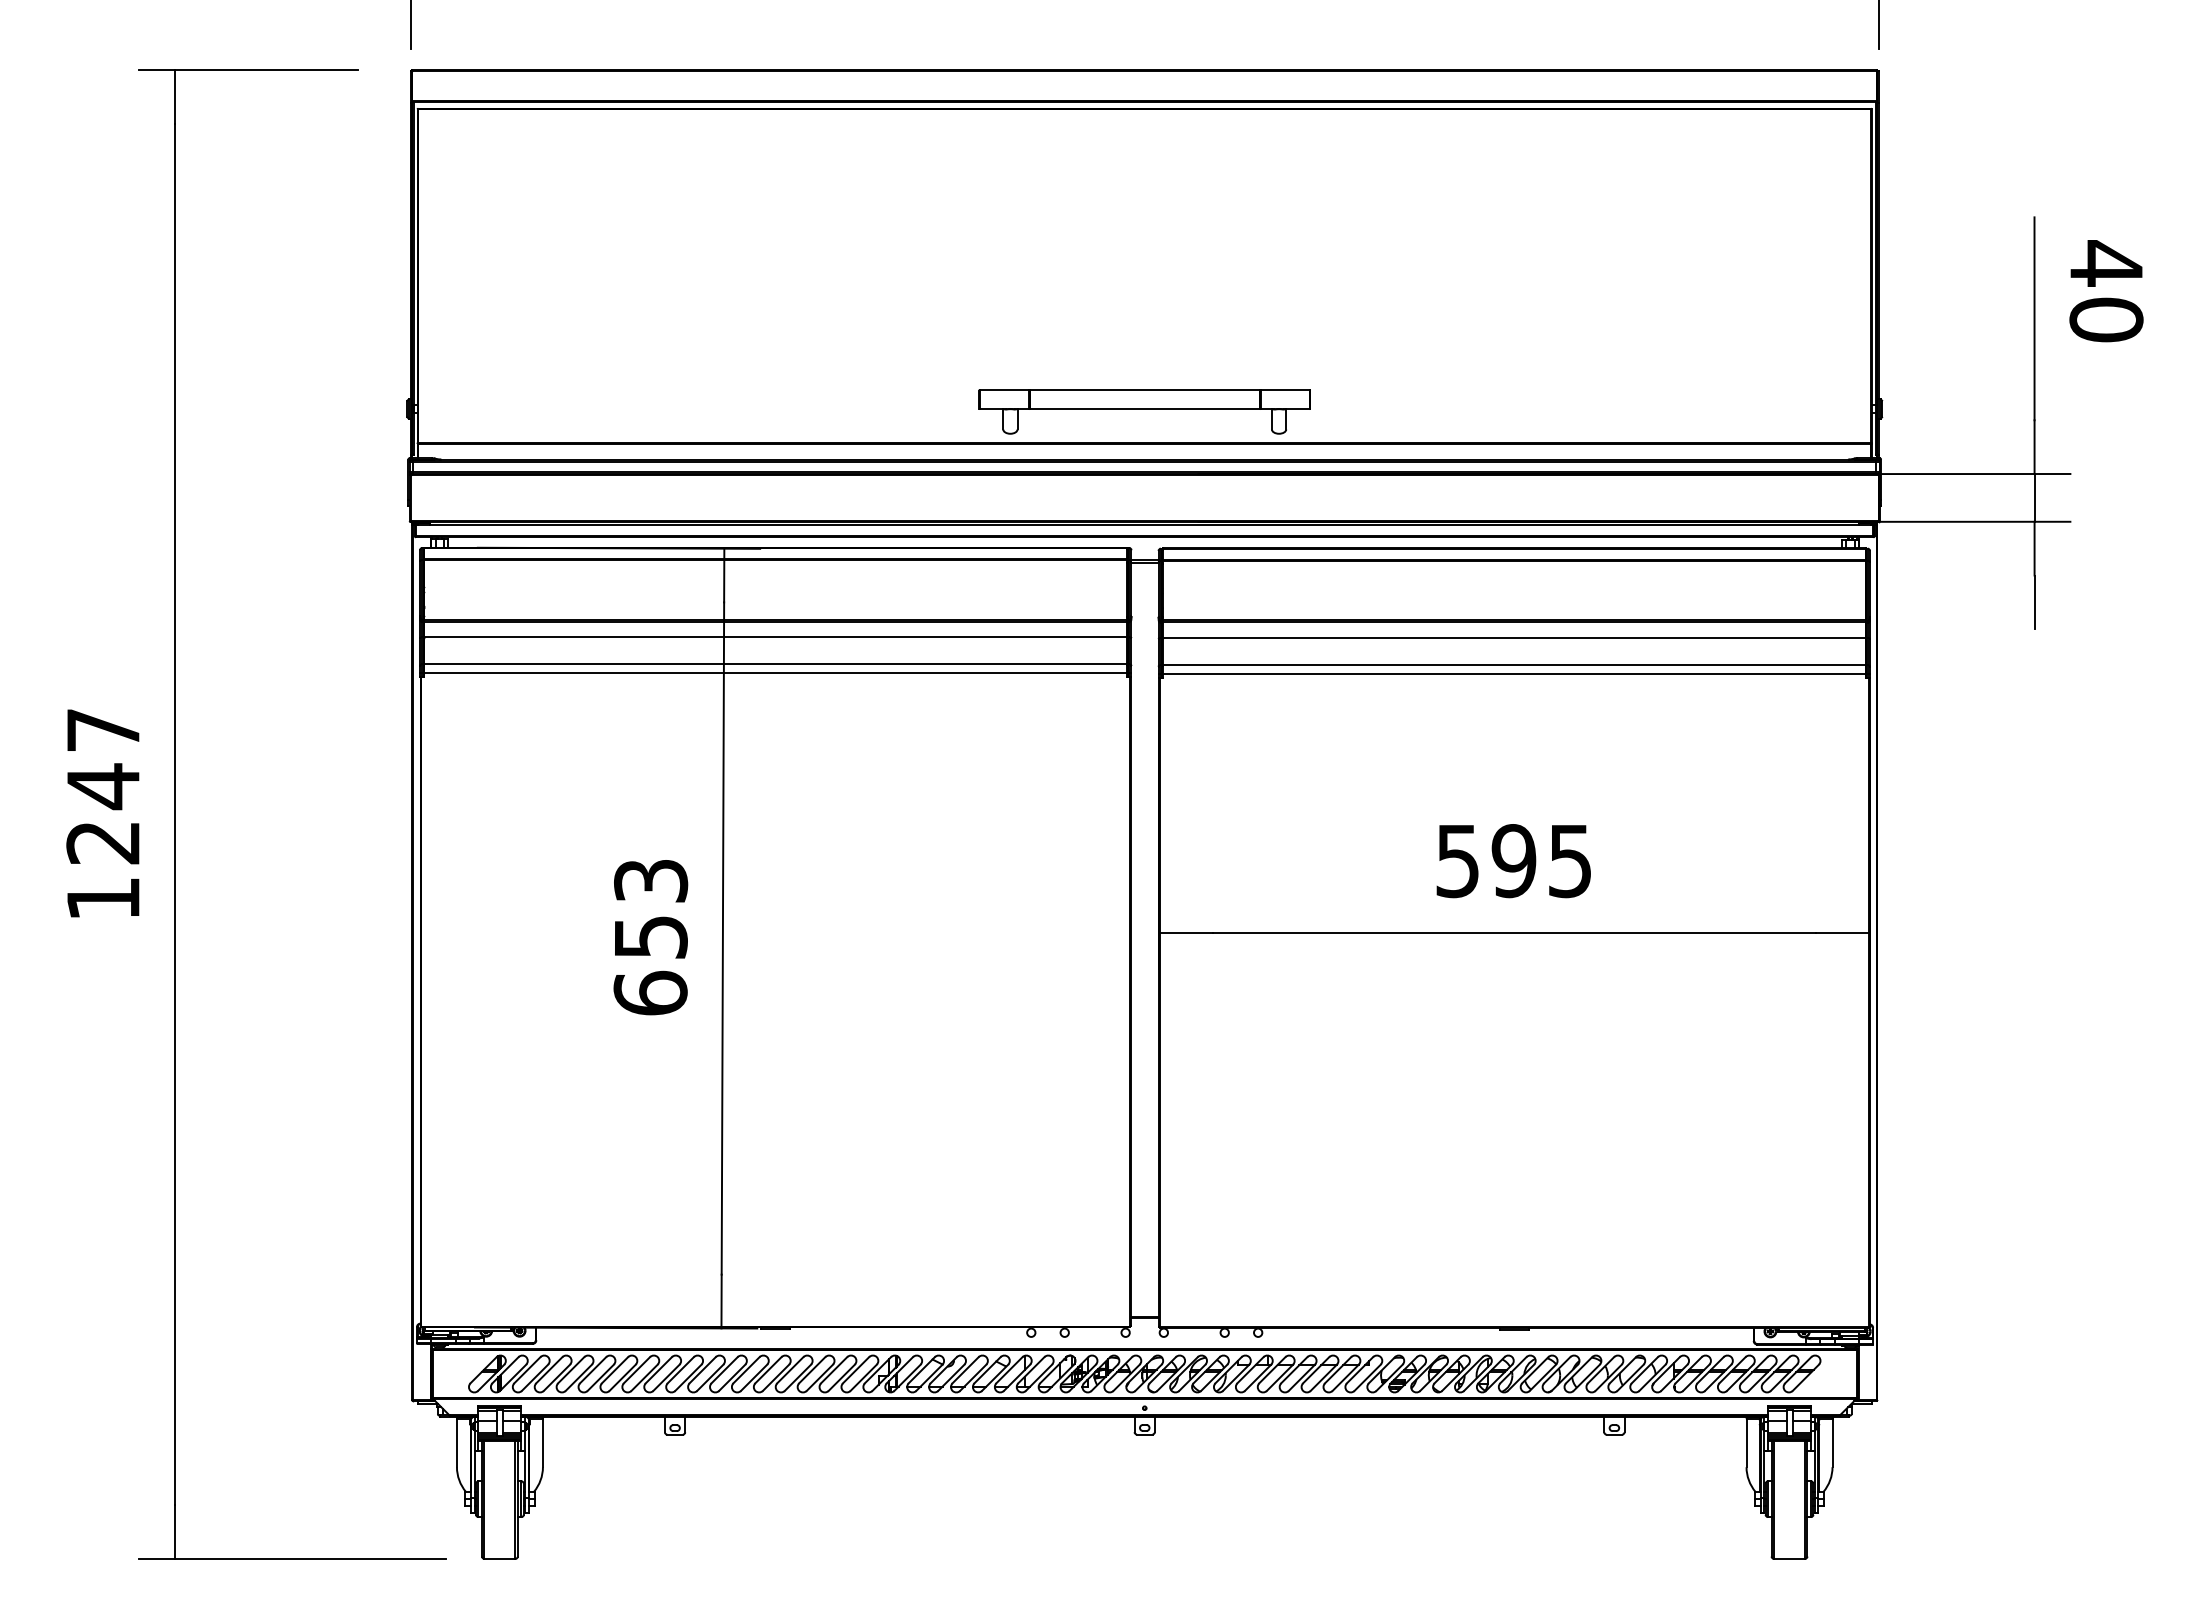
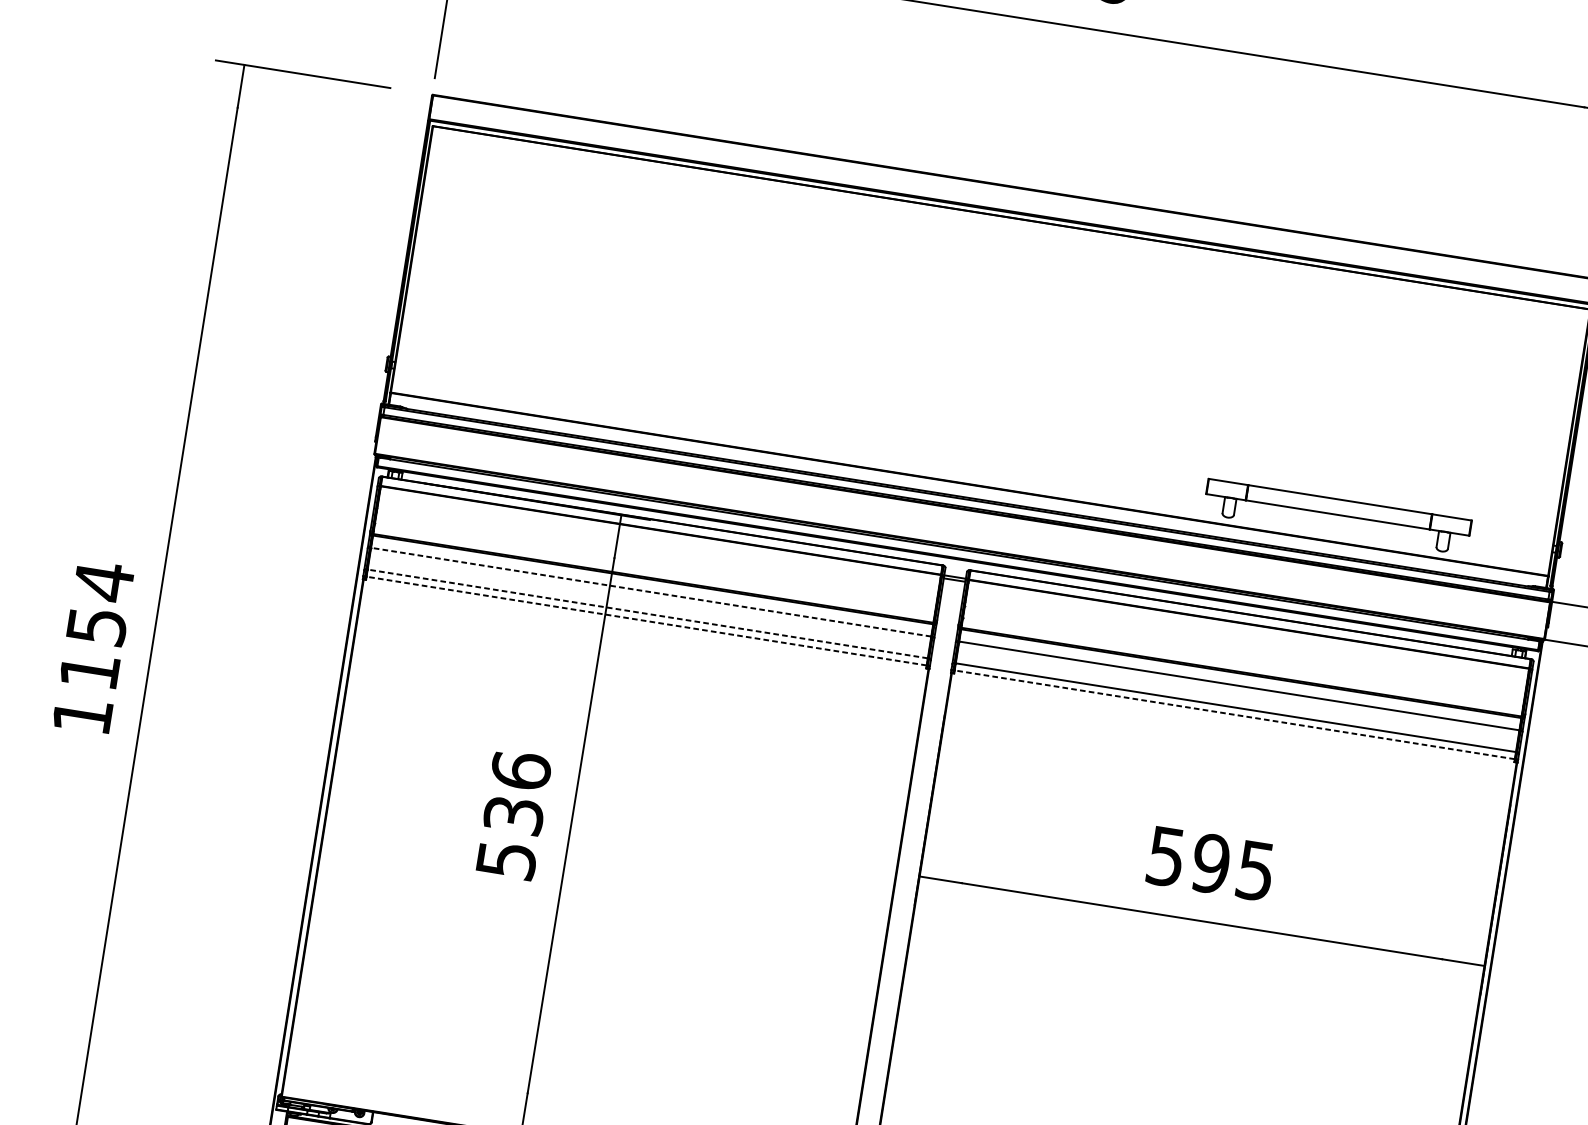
part: (1144, 411) -> (1337, 516), moved
line: (775, 637) -> (650, 592), solid -> dashed
line: (775, 664) -> (647, 614), solid -> dashed
line: (775, 673) -> (646, 621), solid -> dashed
line: (1514, 674) -> (1234, 715), solid -> dashed
text: (103, 785) -> (97, 625), 1247 -> 1154
text: (650, 936) -> (513, 814), 653 -> 536

